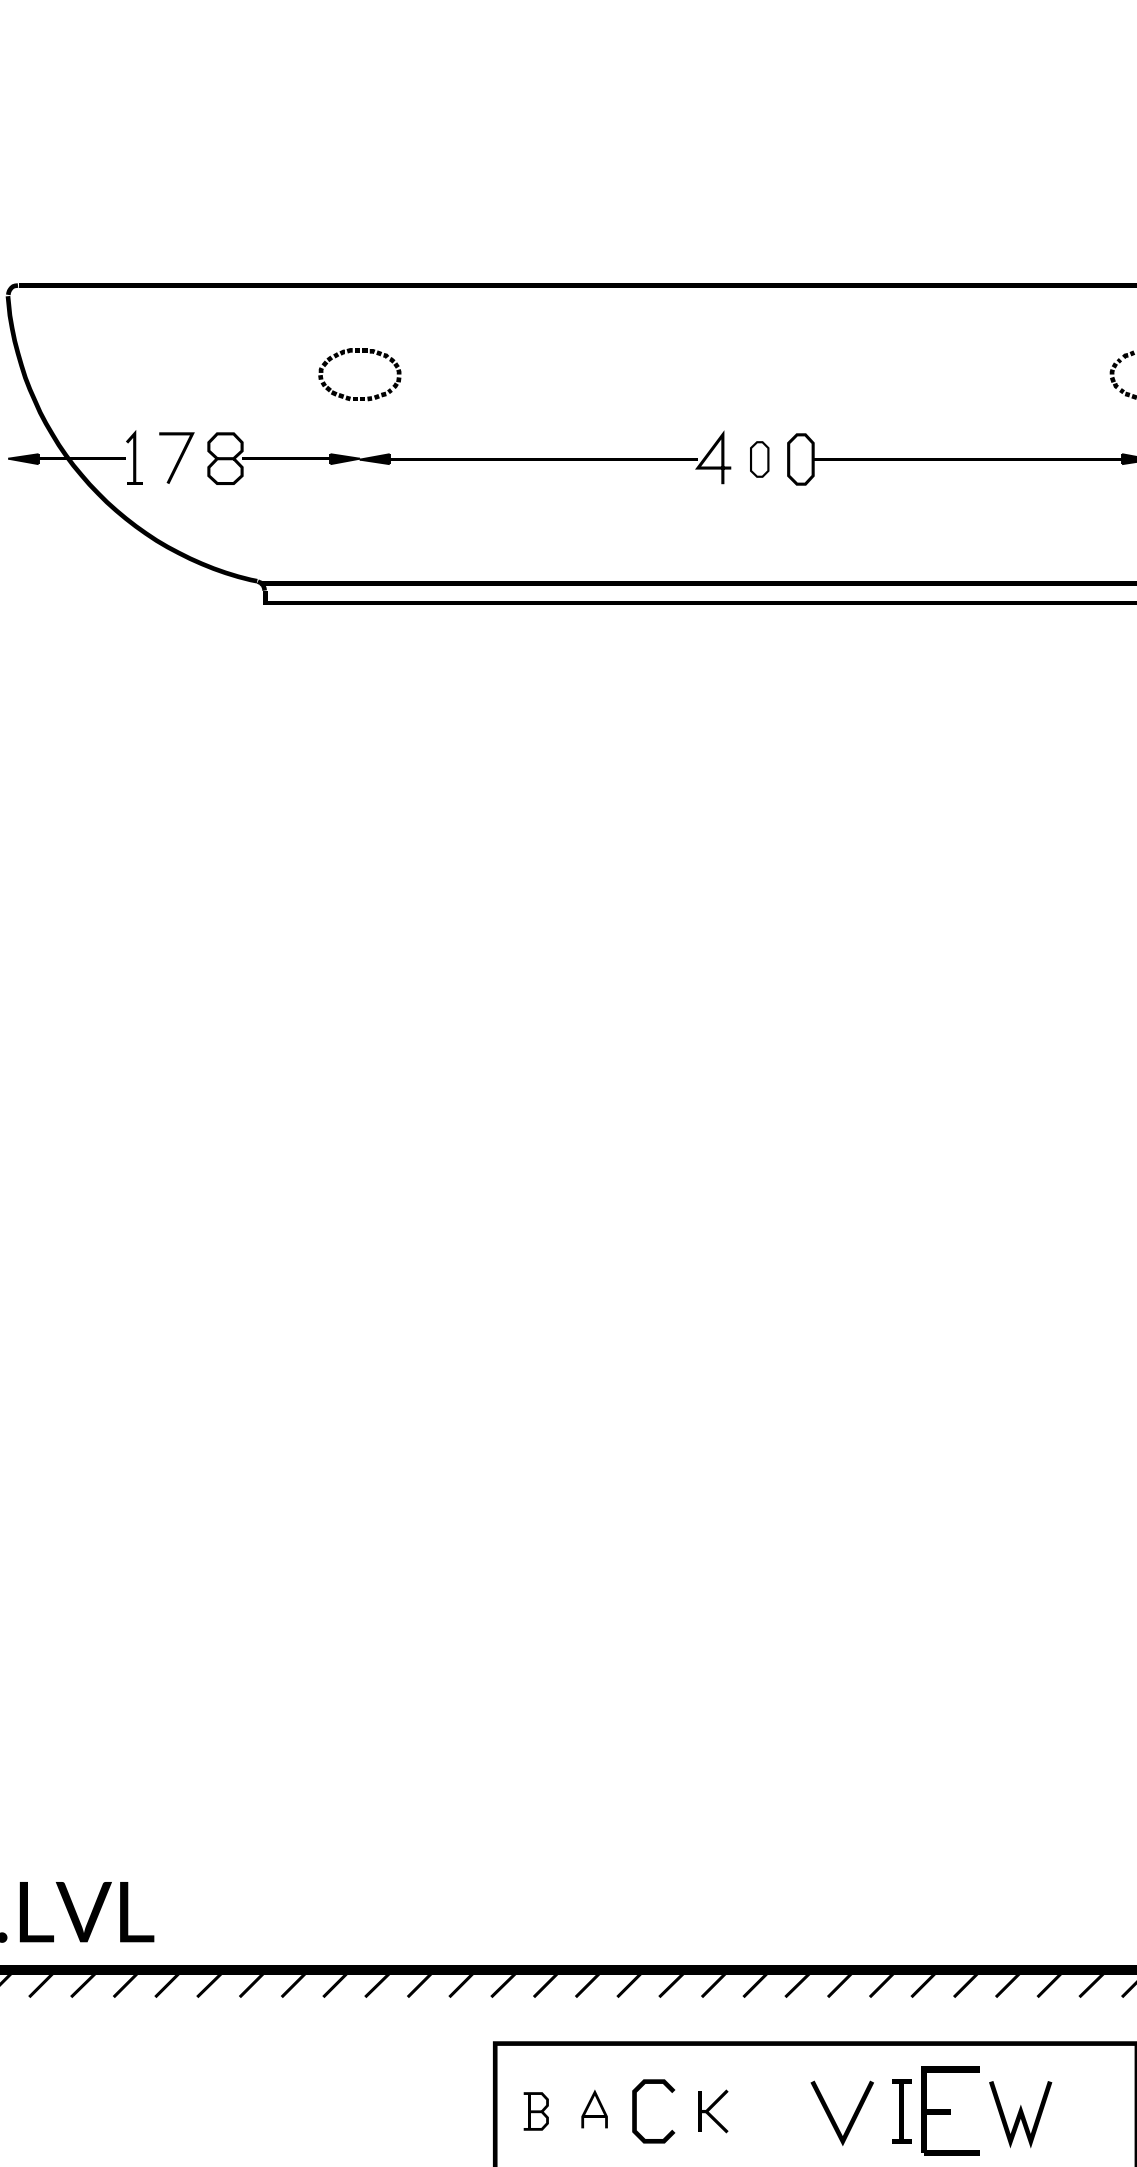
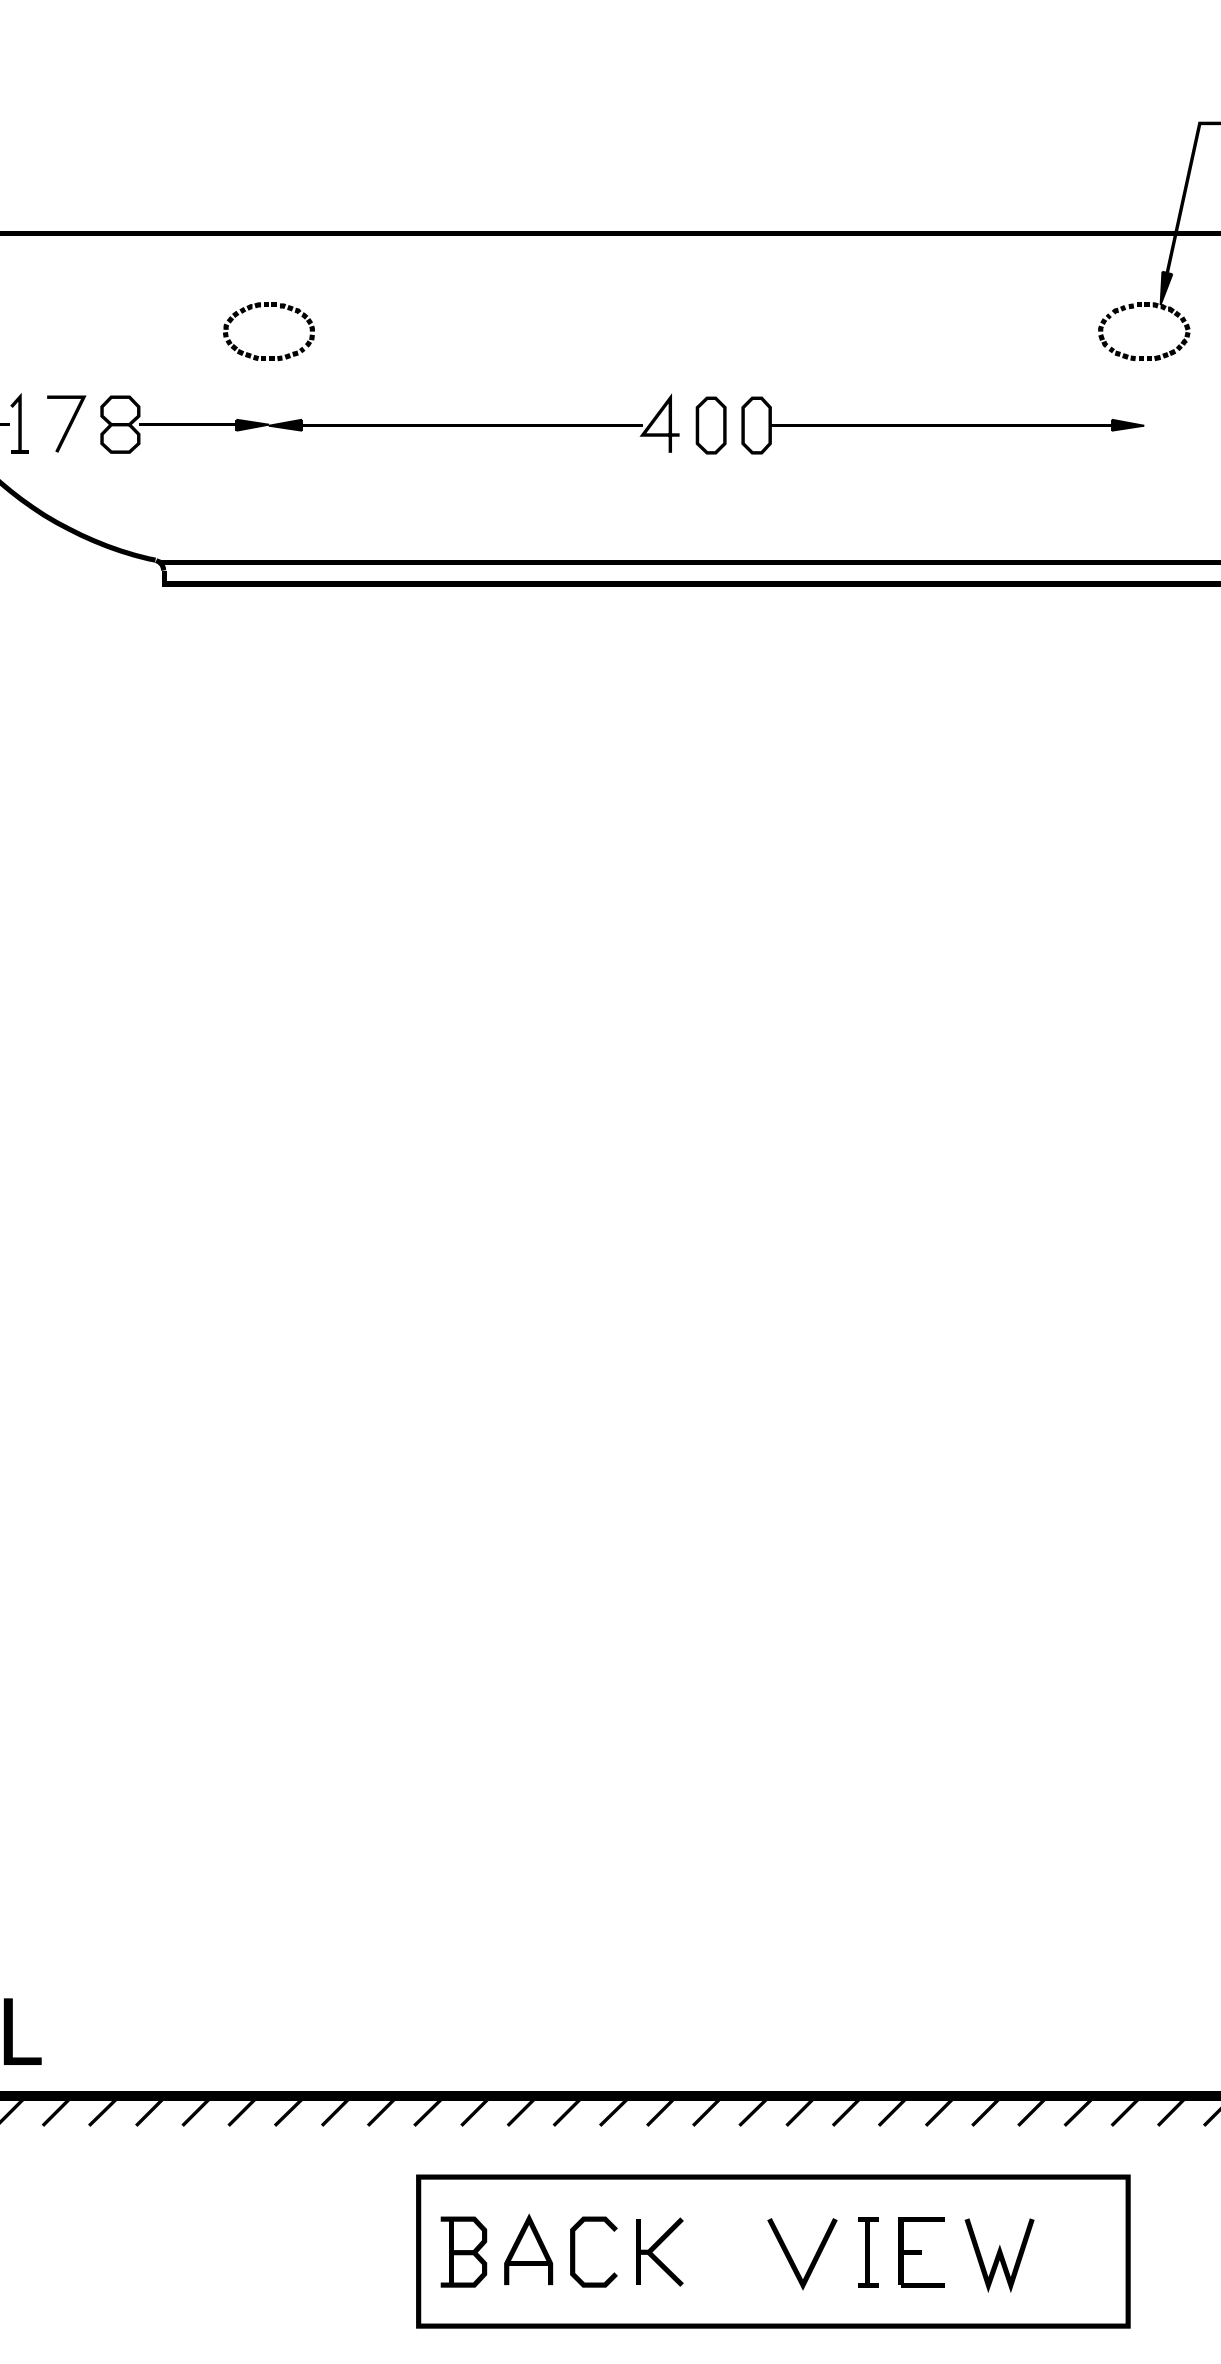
part: (759, 459) -> (710, 425), size x1.43
part: (594, 2108) -> (528, 2248), size x1.67
part: (536, 2111) -> (464, 2252), size x1.67
part: (713, 2111) -> (659, 2252), size x1.43
part: (949, 2111) -> (920, 2252), size x0.71

